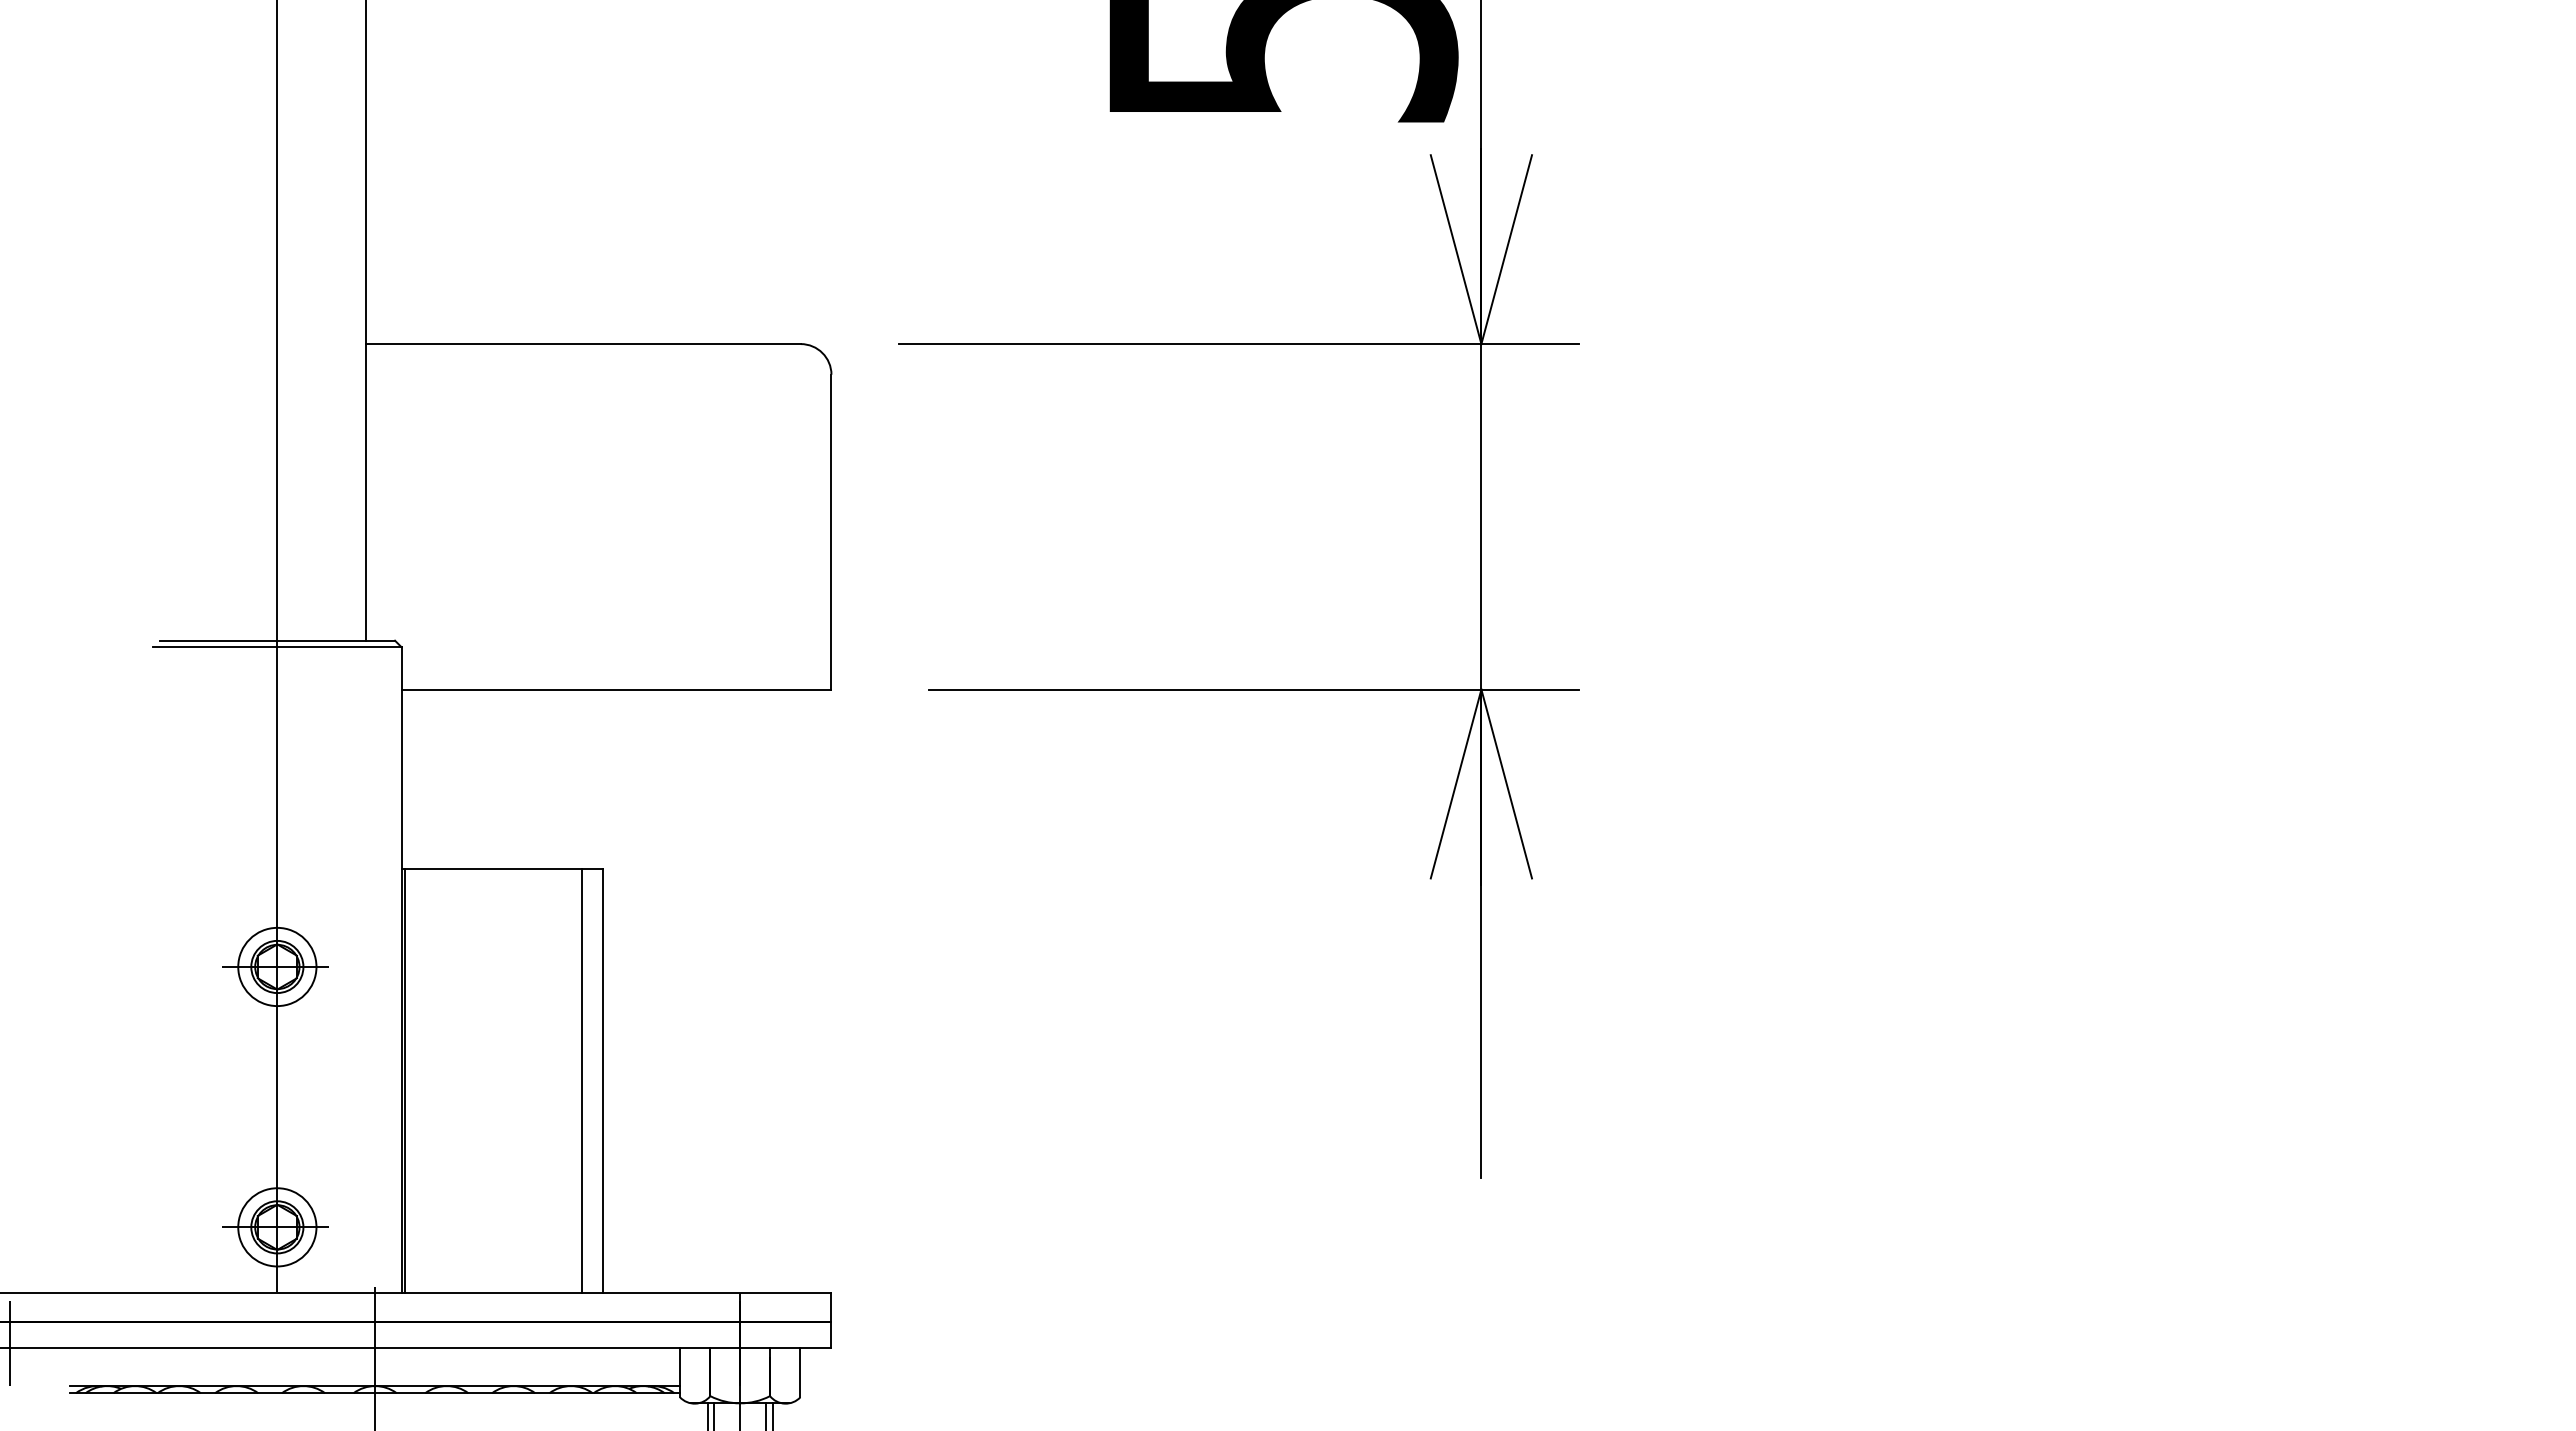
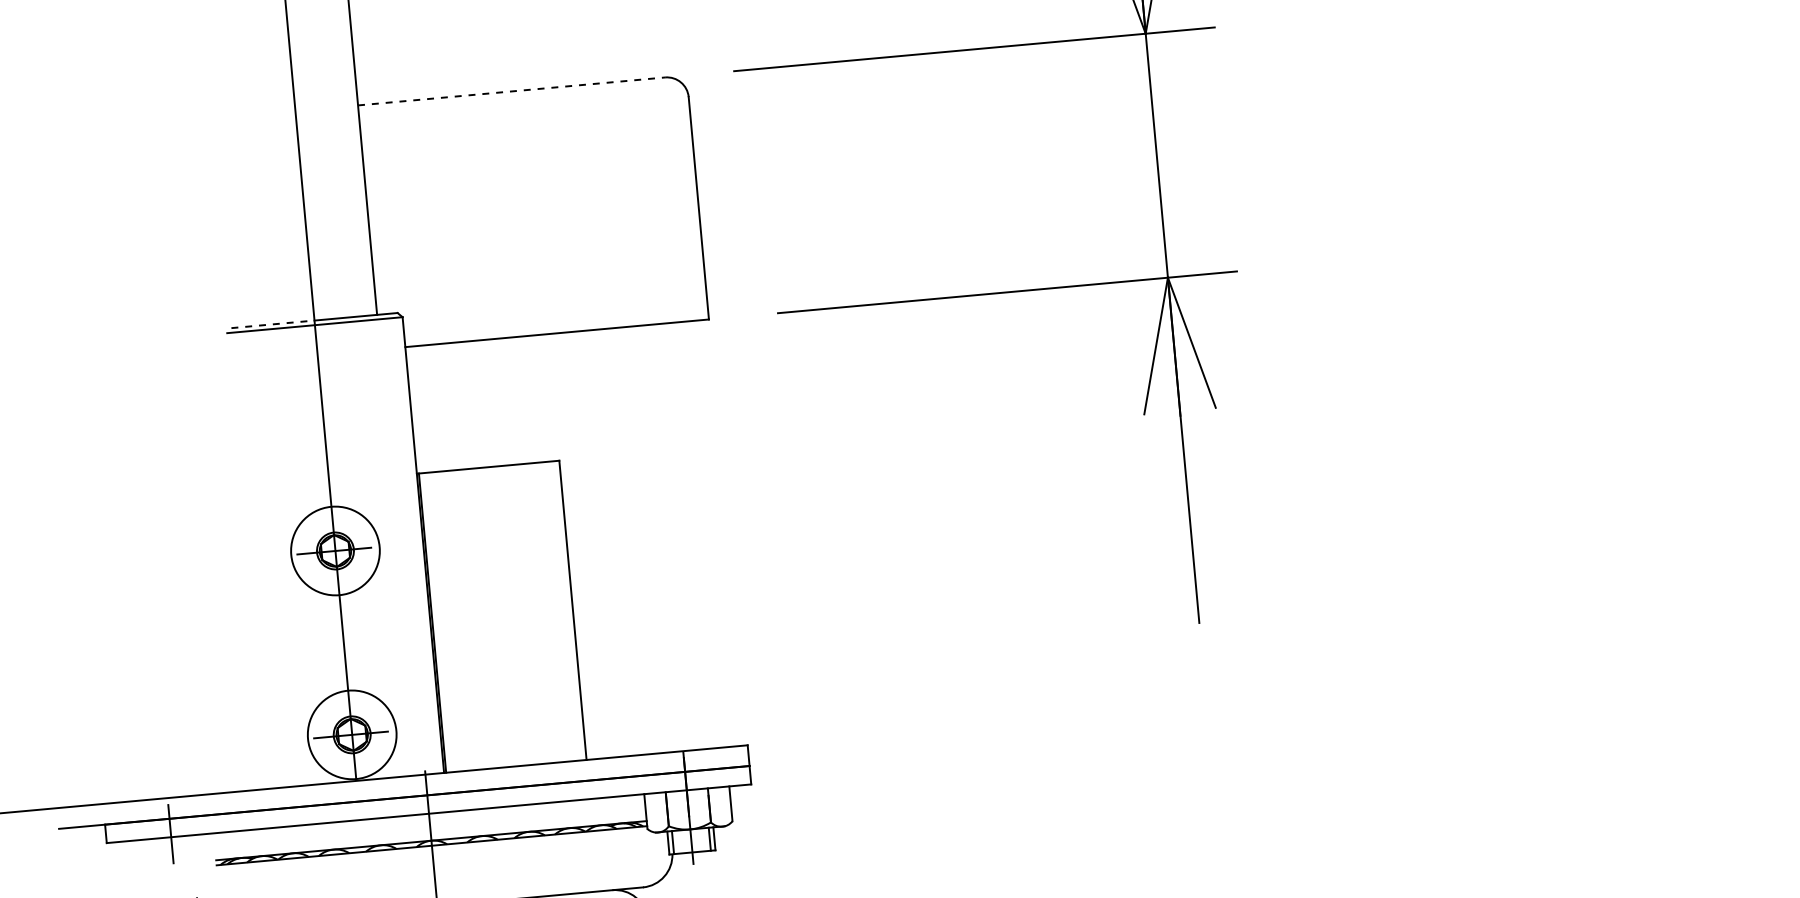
line: (583, 344) -> (511, 91), solid -> dashed
line: (218, 640) -> (272, 324), solid -> dashed
circle: (277, 966) -> (335, 550), size x1.6
line: (582, 1080) -> (558, 611), removed
circle: (277, 1227) -> (352, 734), size x1.6

